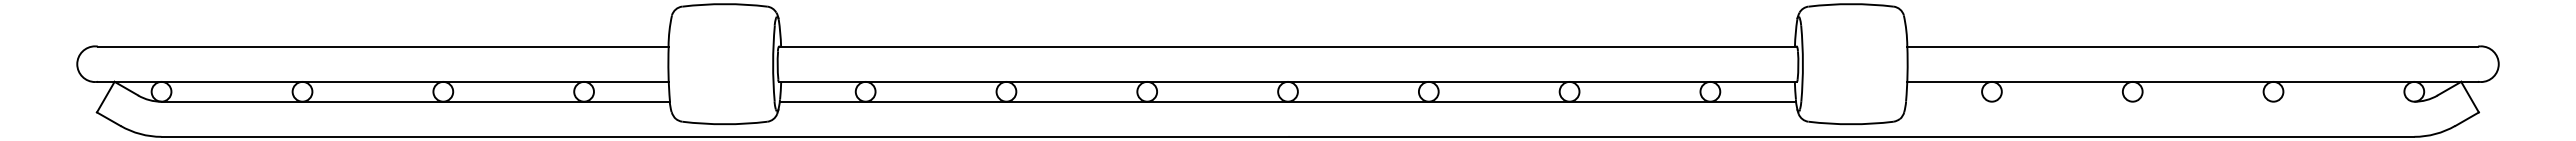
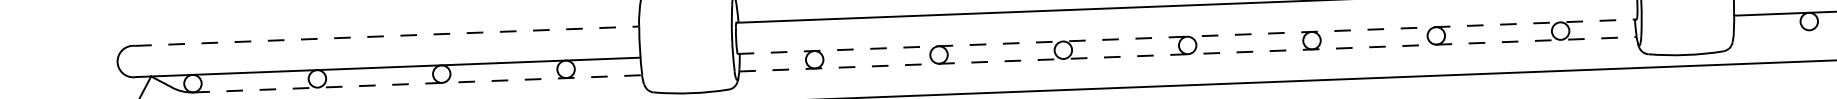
line: (383, 46) -> (387, 36), solid -> dashed
line: (1288, 81) -> (1187, 36), solid -> dashed
line: (416, 101) -> (418, 83), solid -> dashed
line: (1288, 101) -> (1188, 54), solid -> dashed

